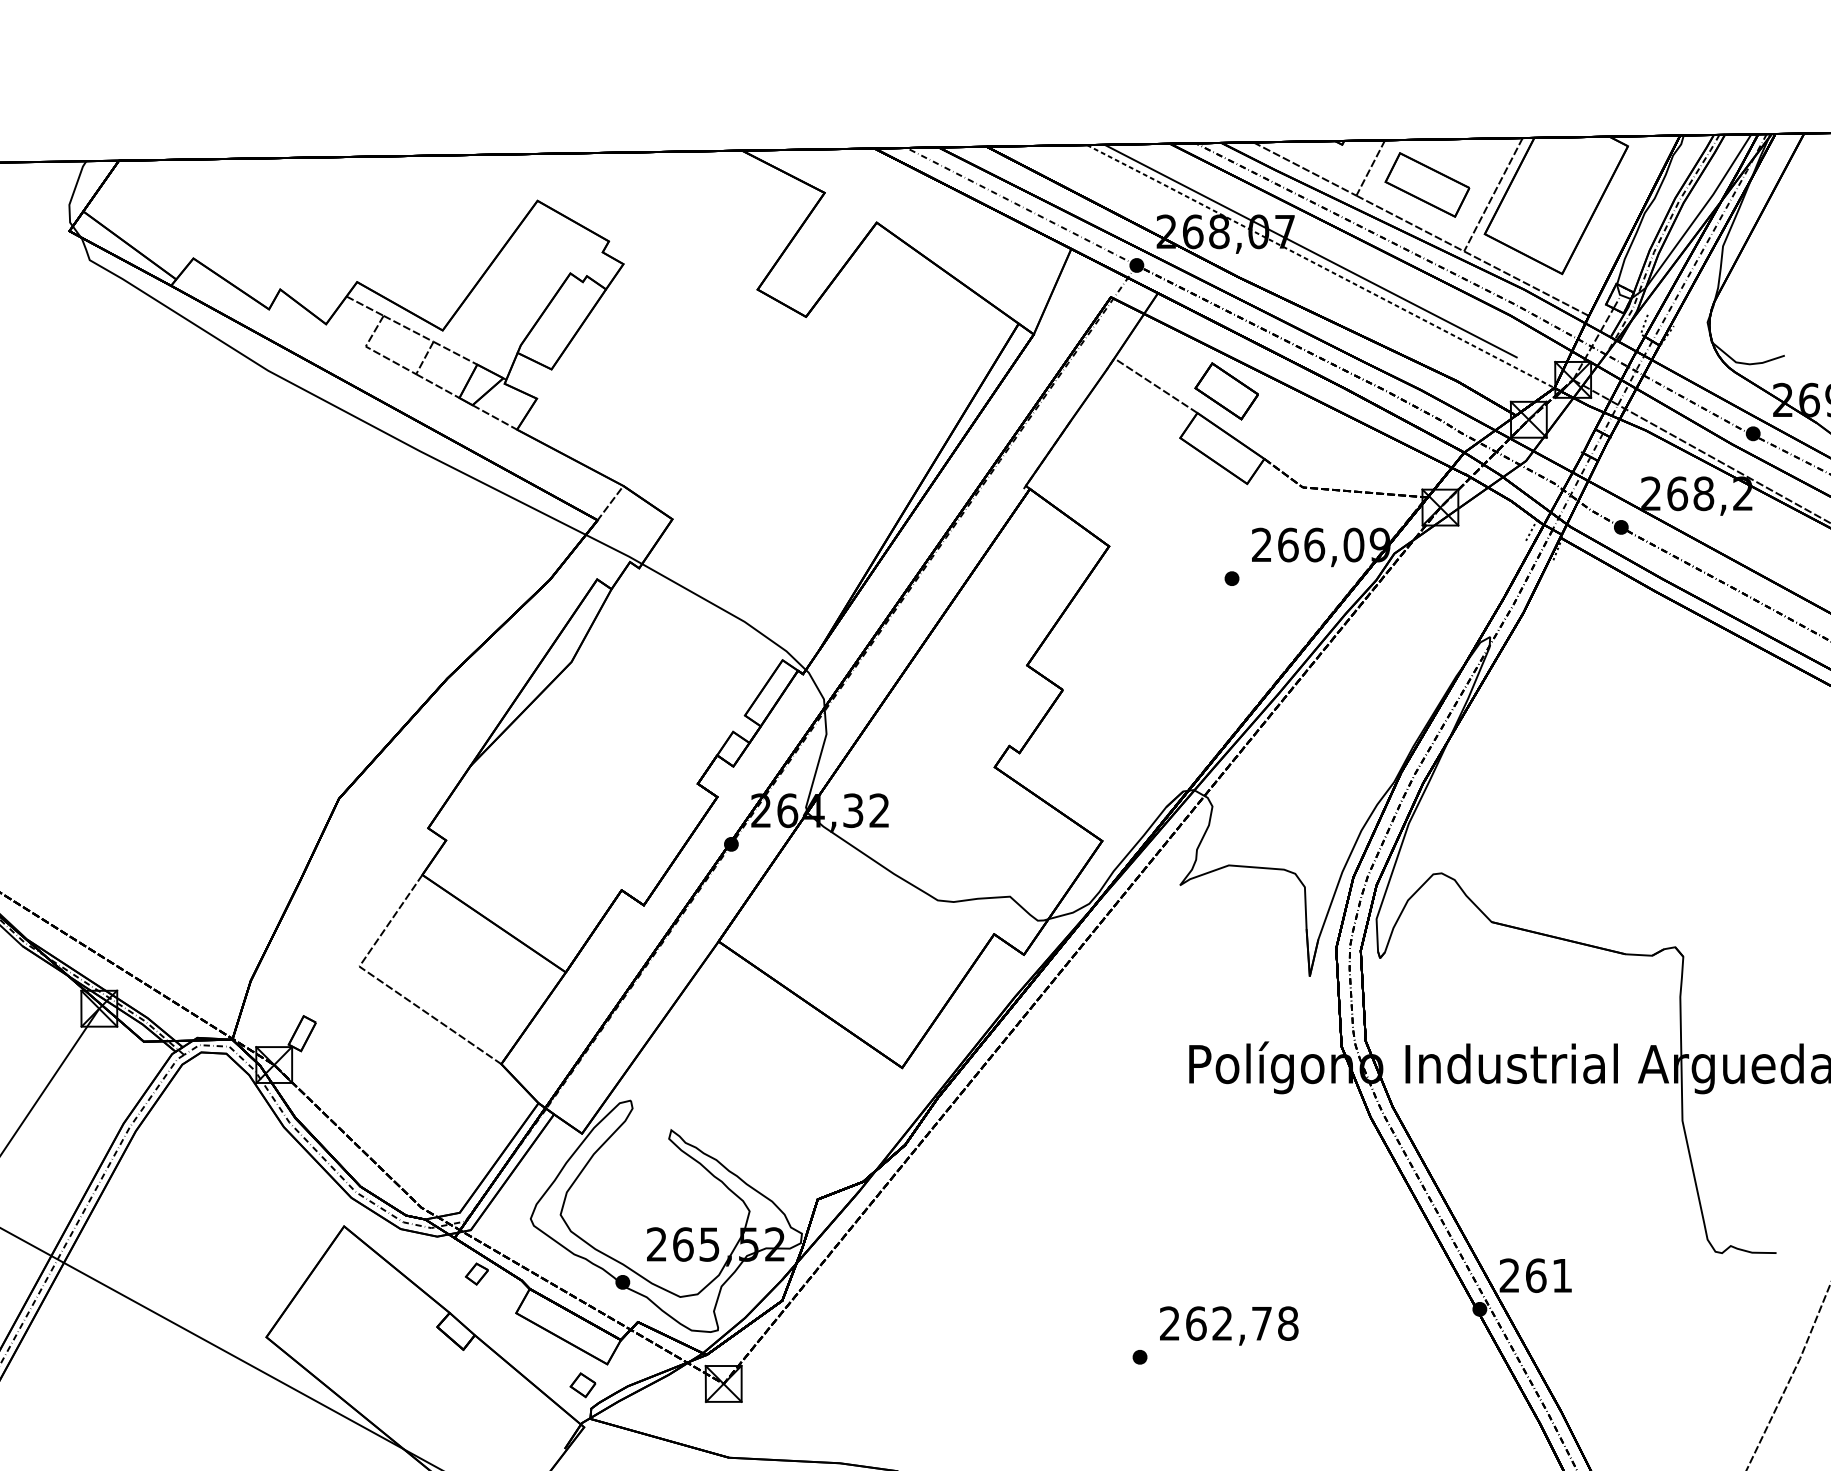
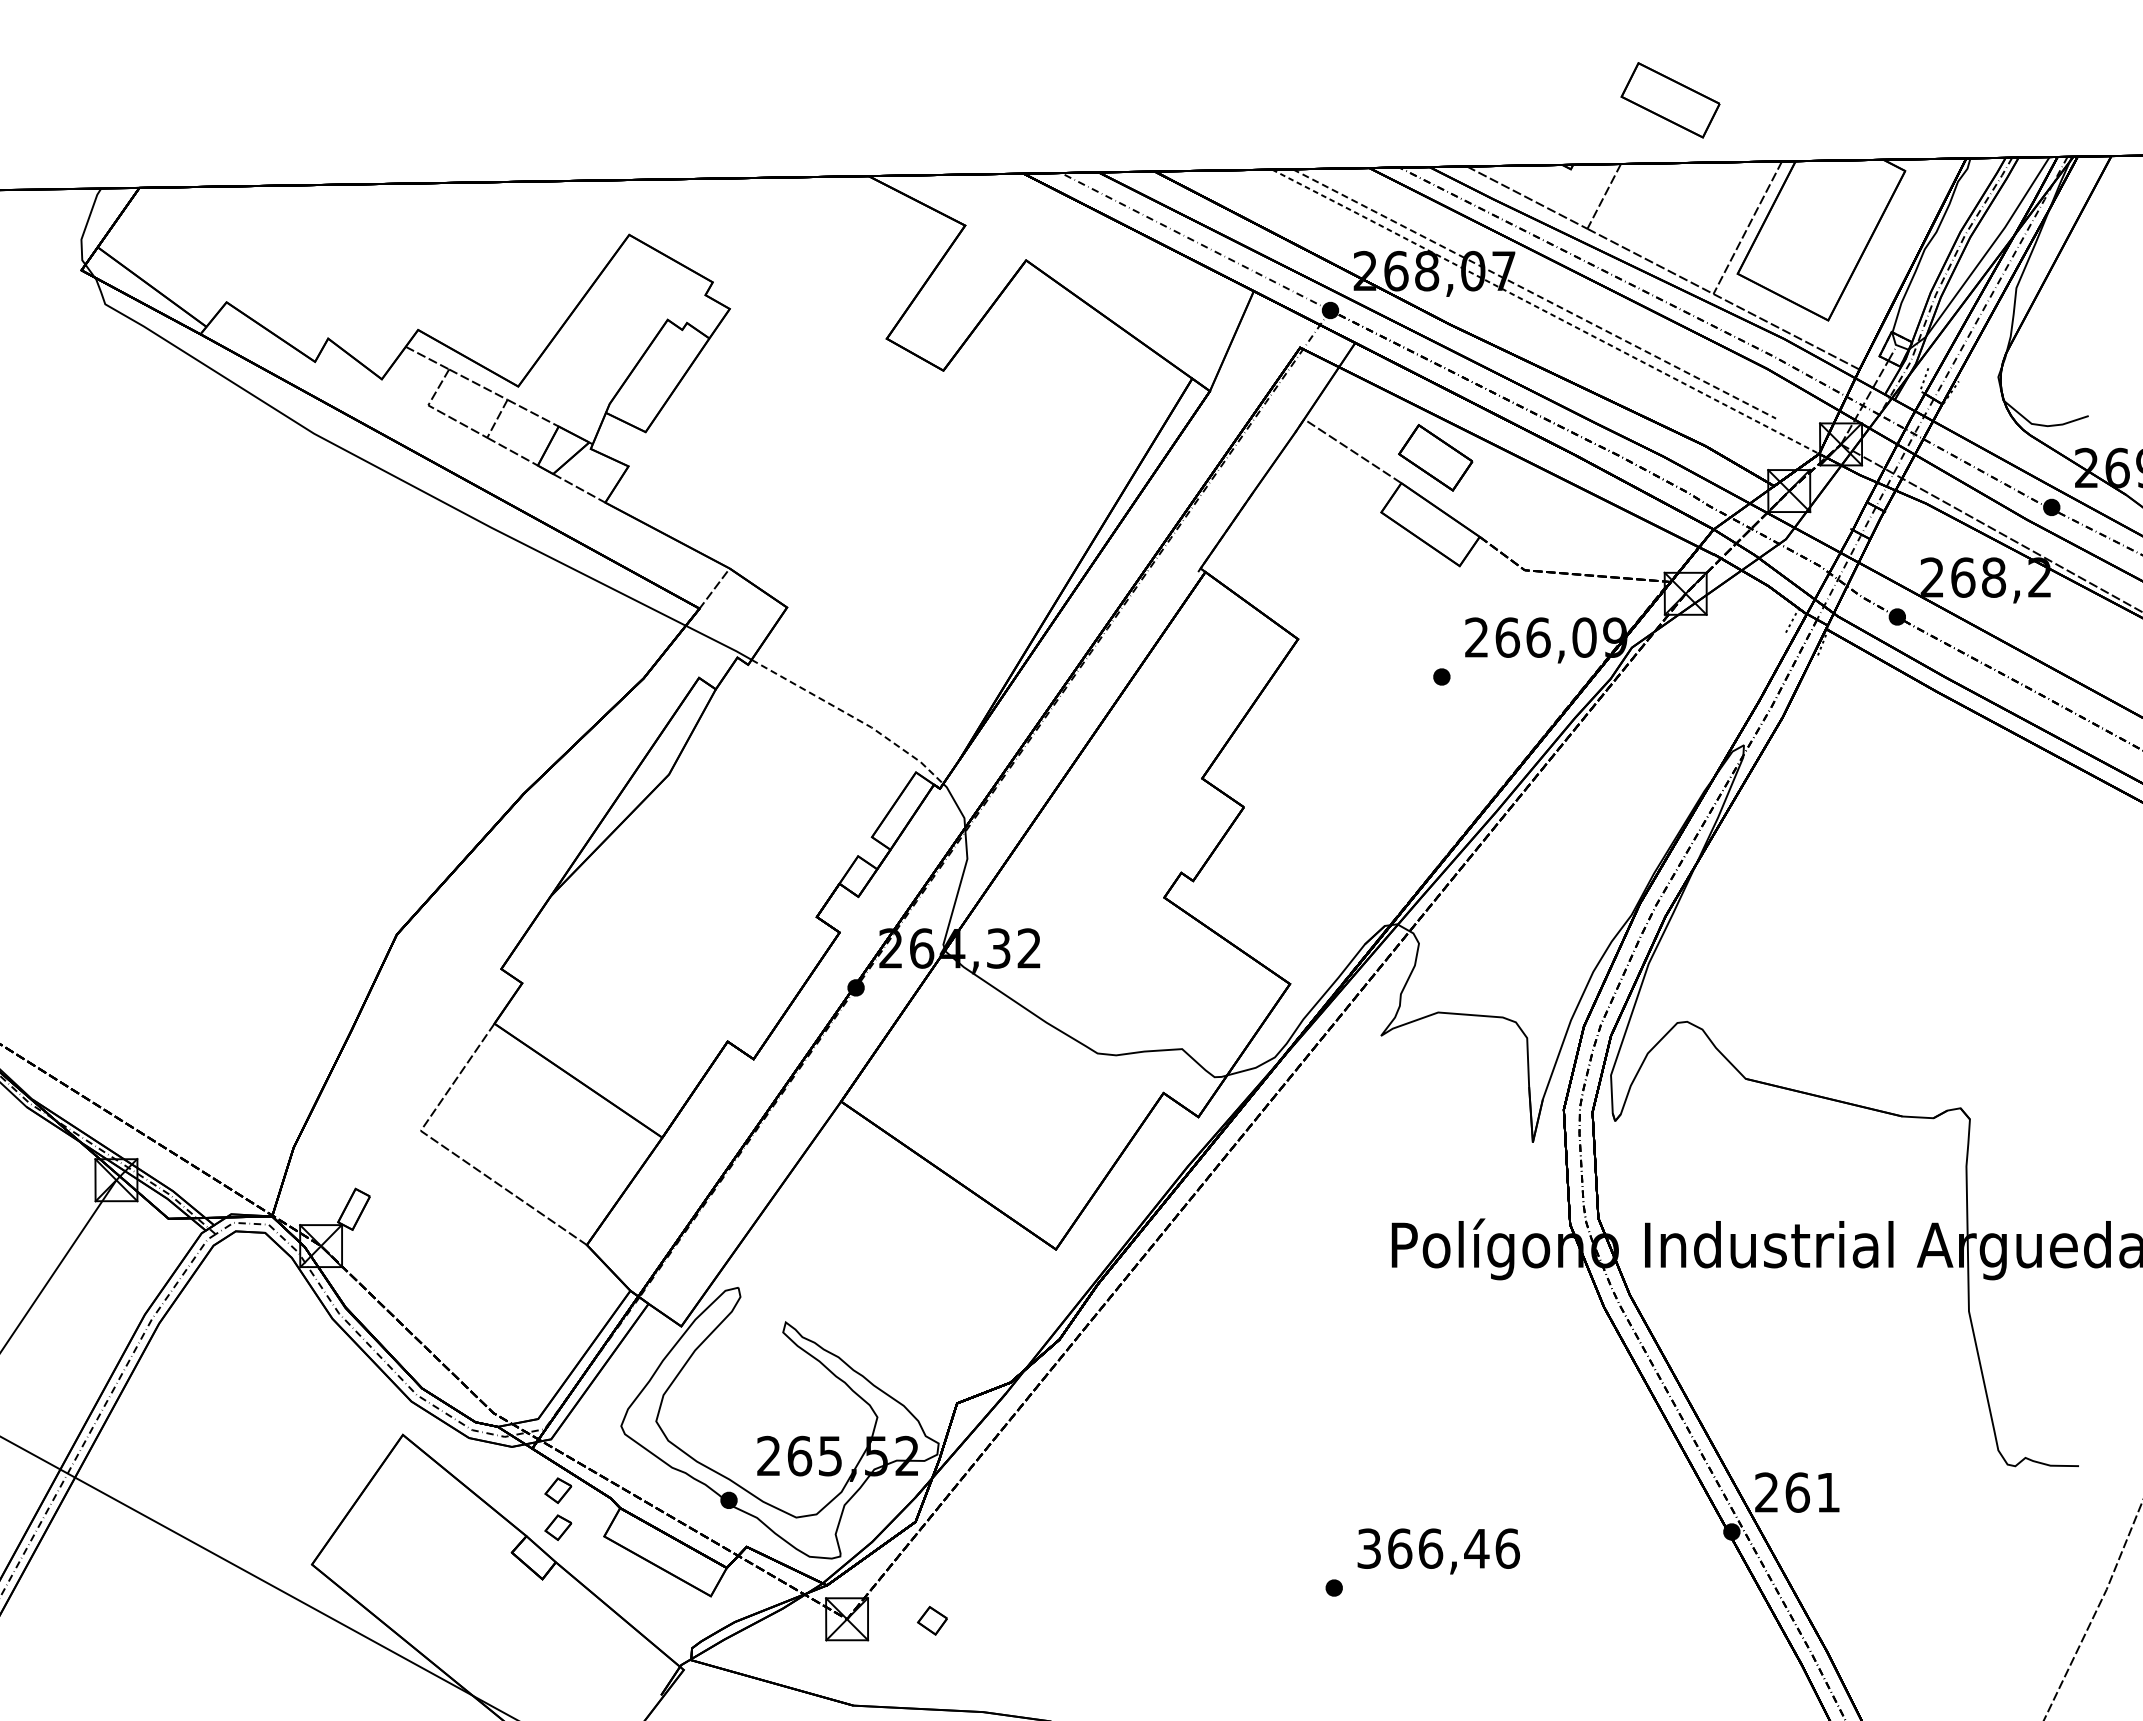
part: (1427, 185) -> (1670, 100), moved
line: (1311, 250) -> (1534, 293), solid -> dashed
line: (729, 613) -> (853, 717), solid -> dashed
part: (477, 1305) -> (558, 1527), added
text: (1229, 1323) -> (1438, 1548), 262,78 -> 366,46
part: (583, 1384) -> (932, 1620), moved

